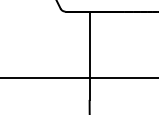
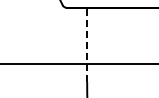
line: (90, 55) -> (87, 44), solid -> dashed

